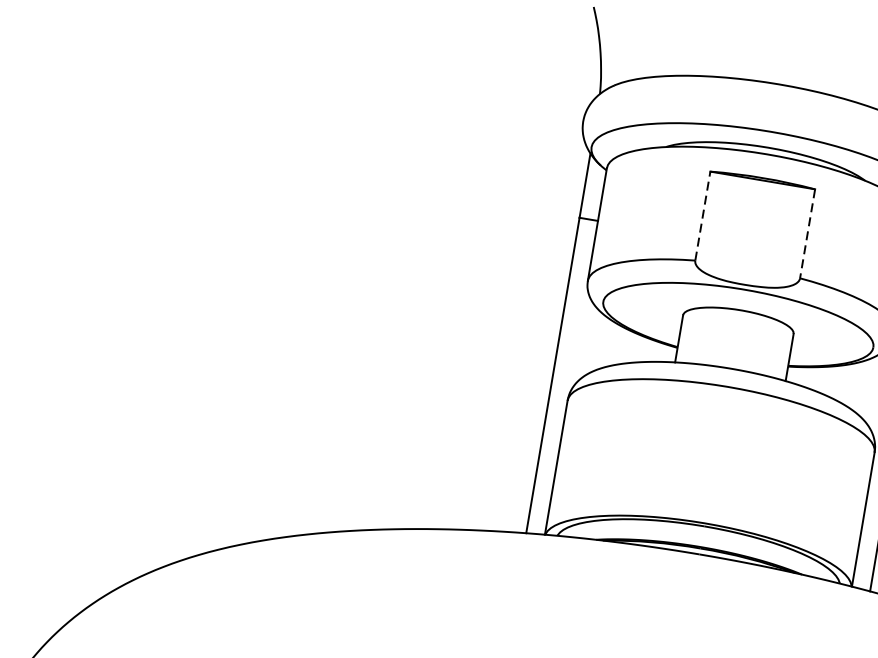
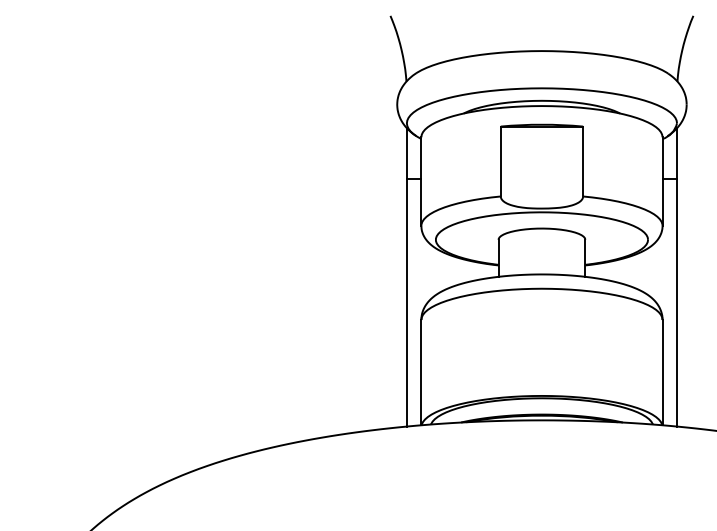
line: (702, 216) -> (500, 161), dashed -> solid
line: (808, 233) -> (583, 161), dashed -> solid

